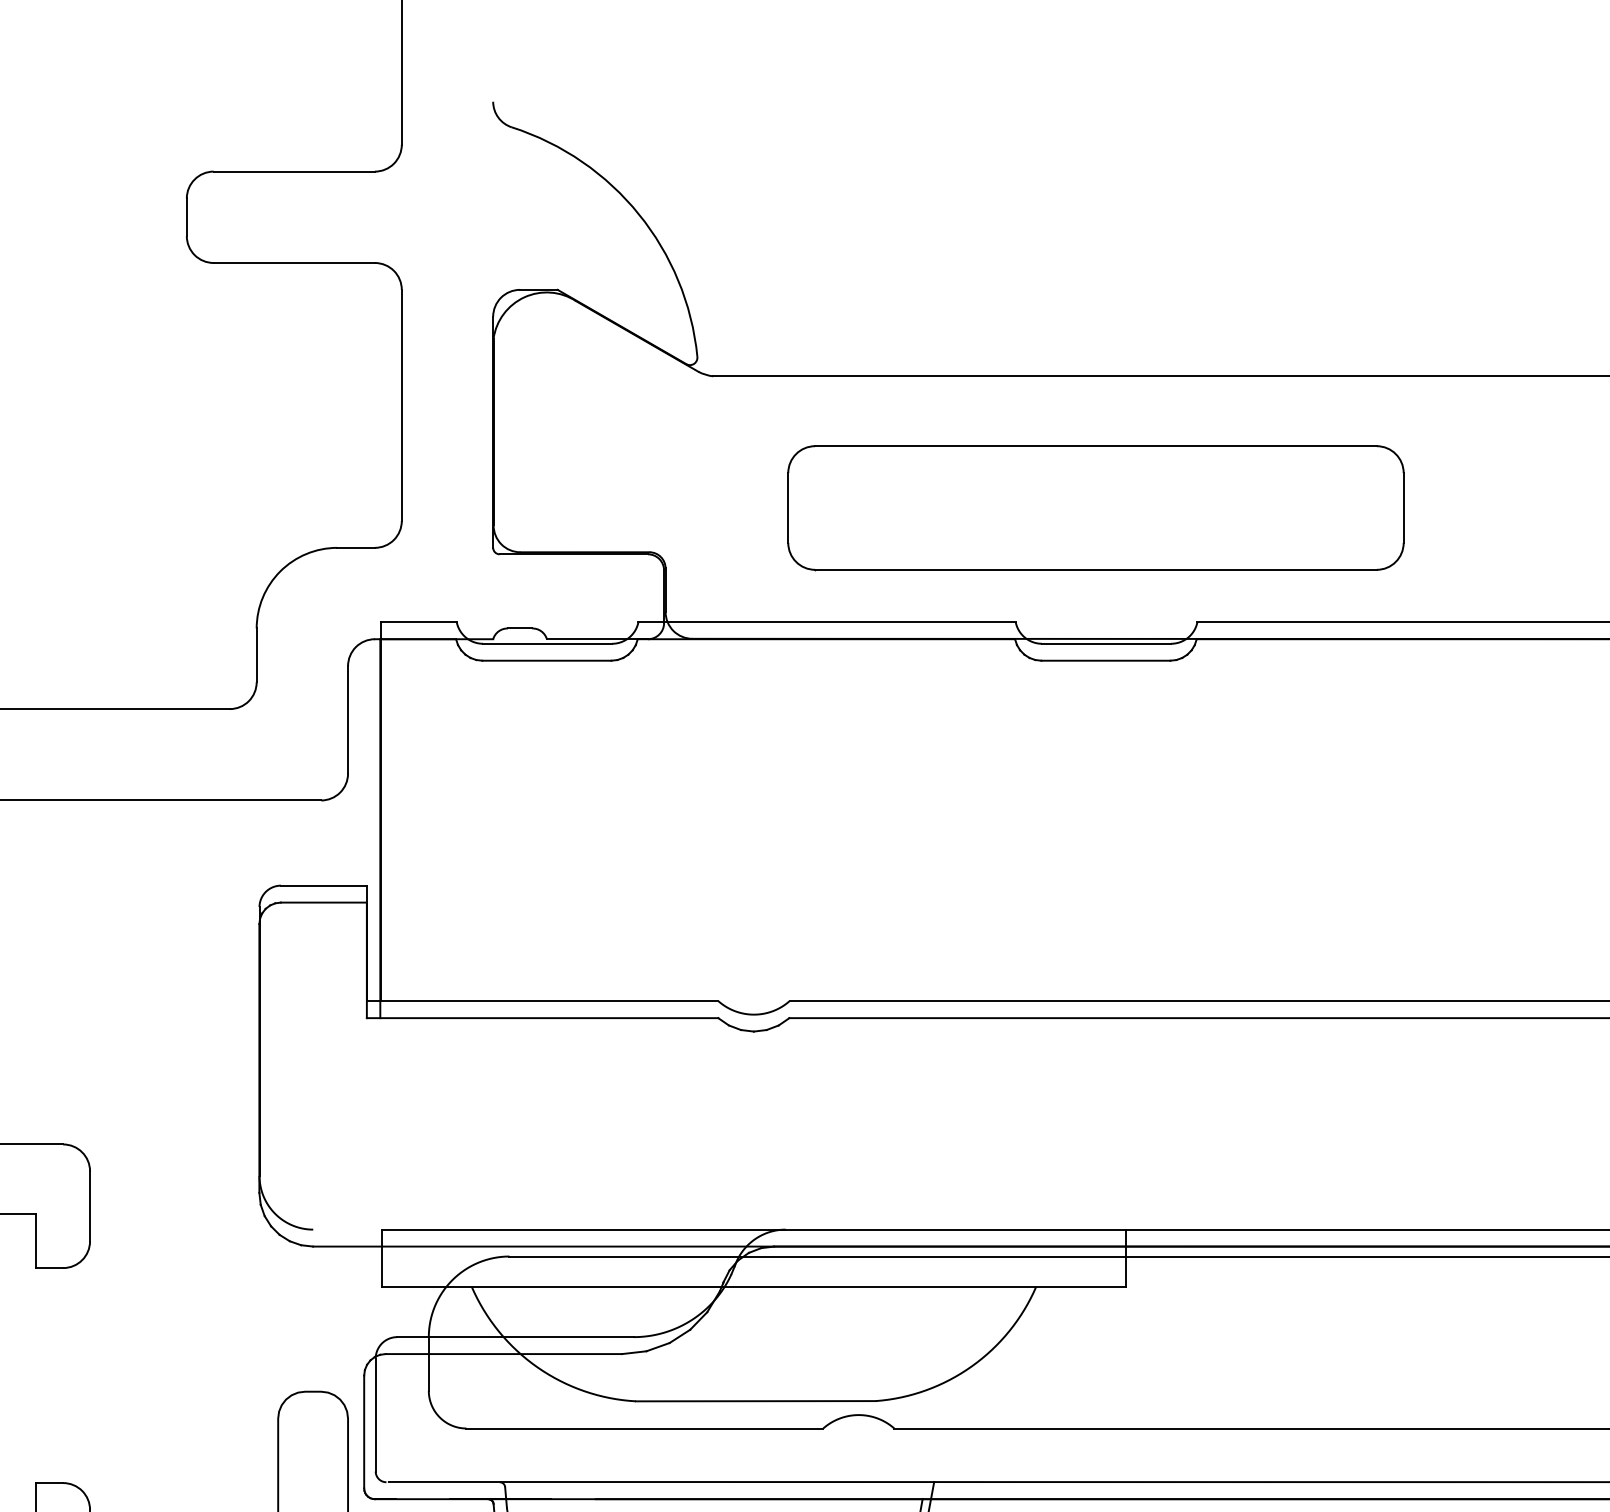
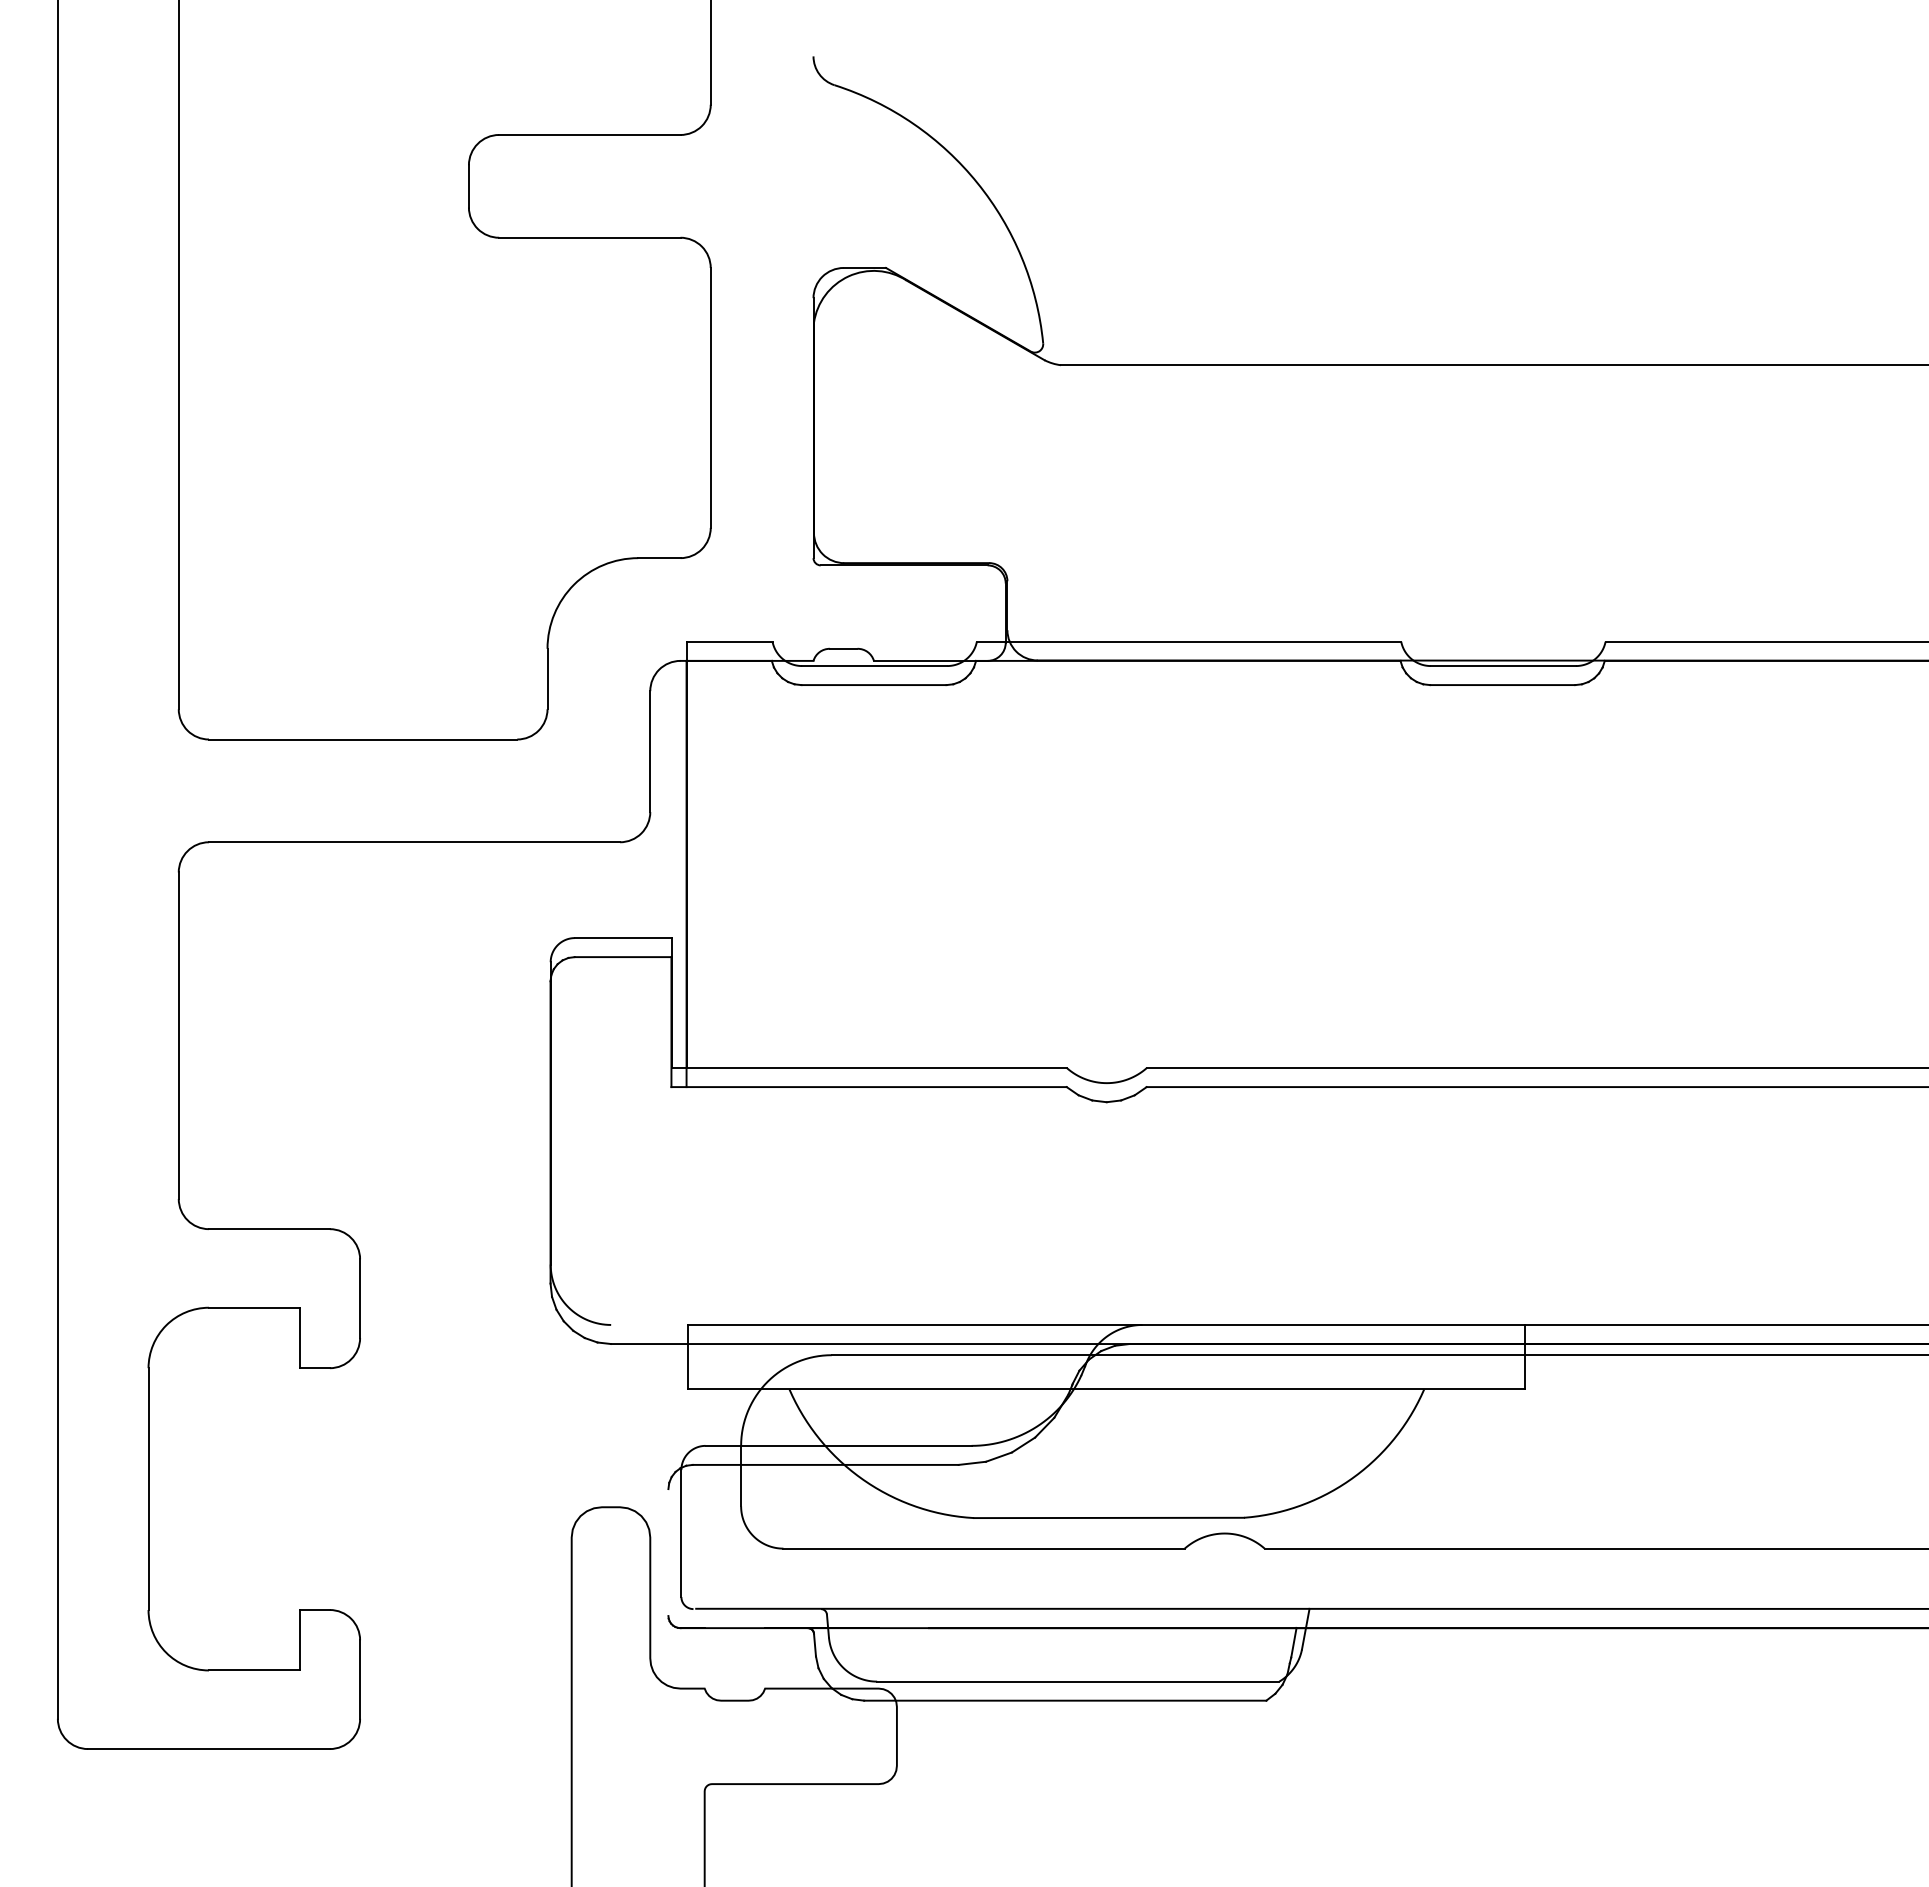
part: (1095, 508) -> (1491, 513), removed
line: (364, 1431) -> (668, 1552), removed

